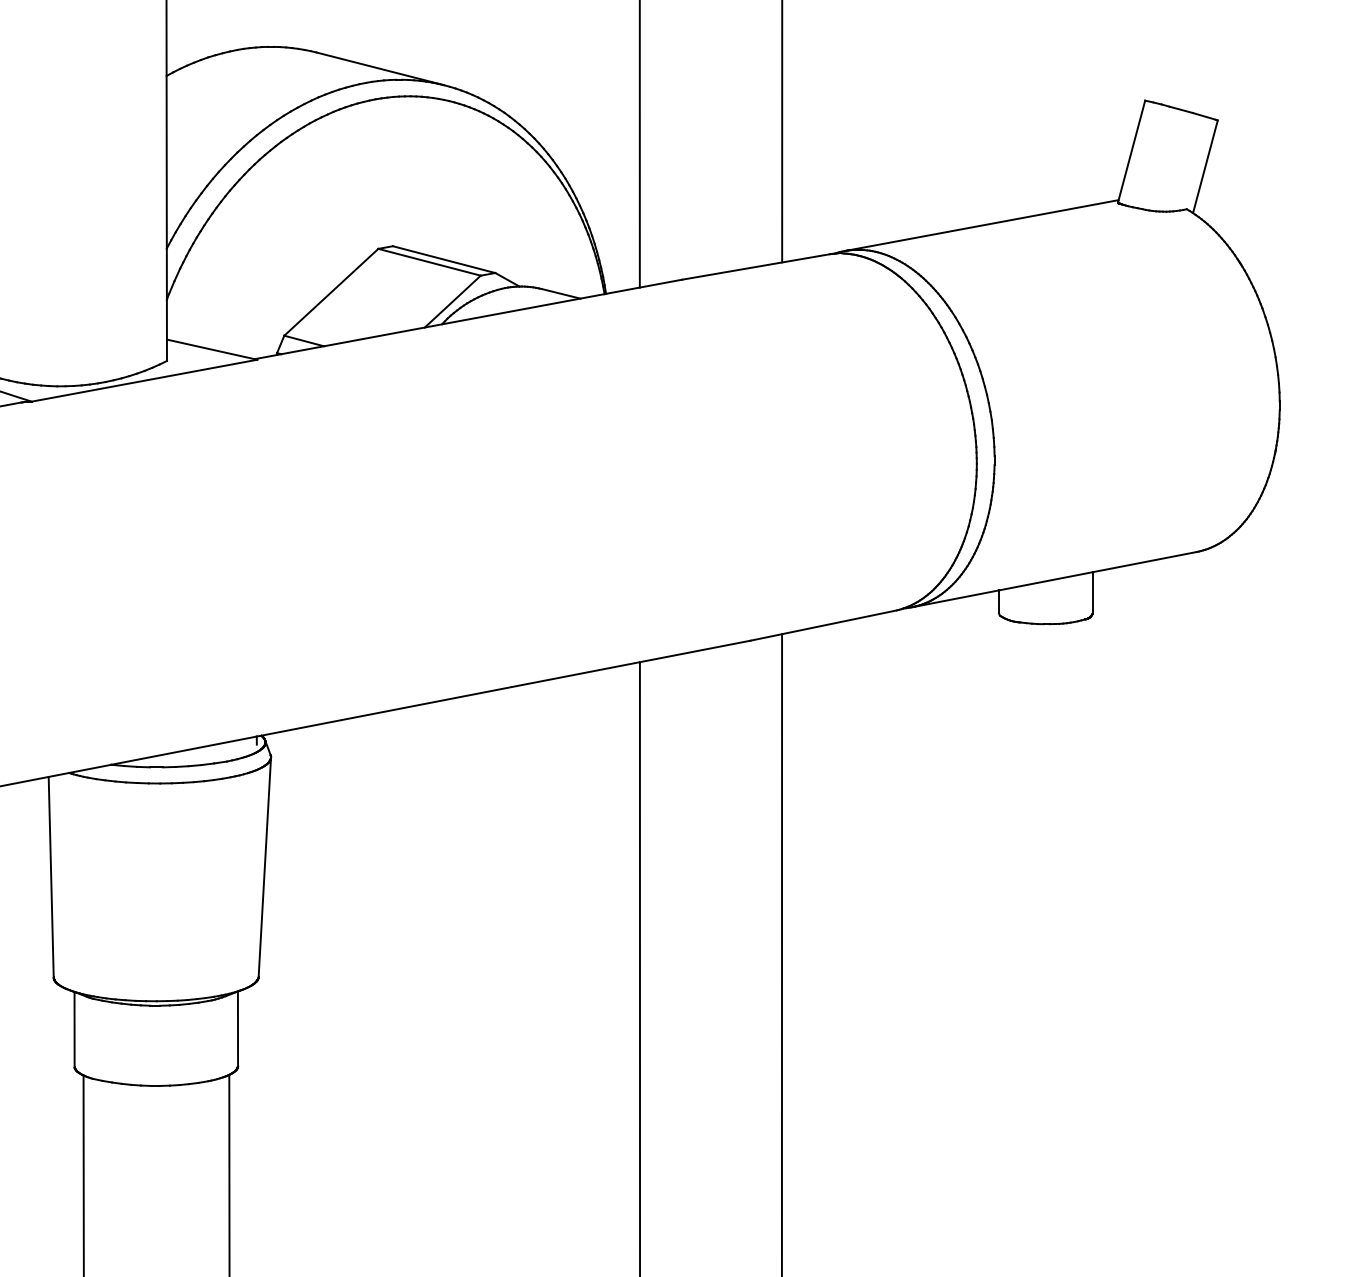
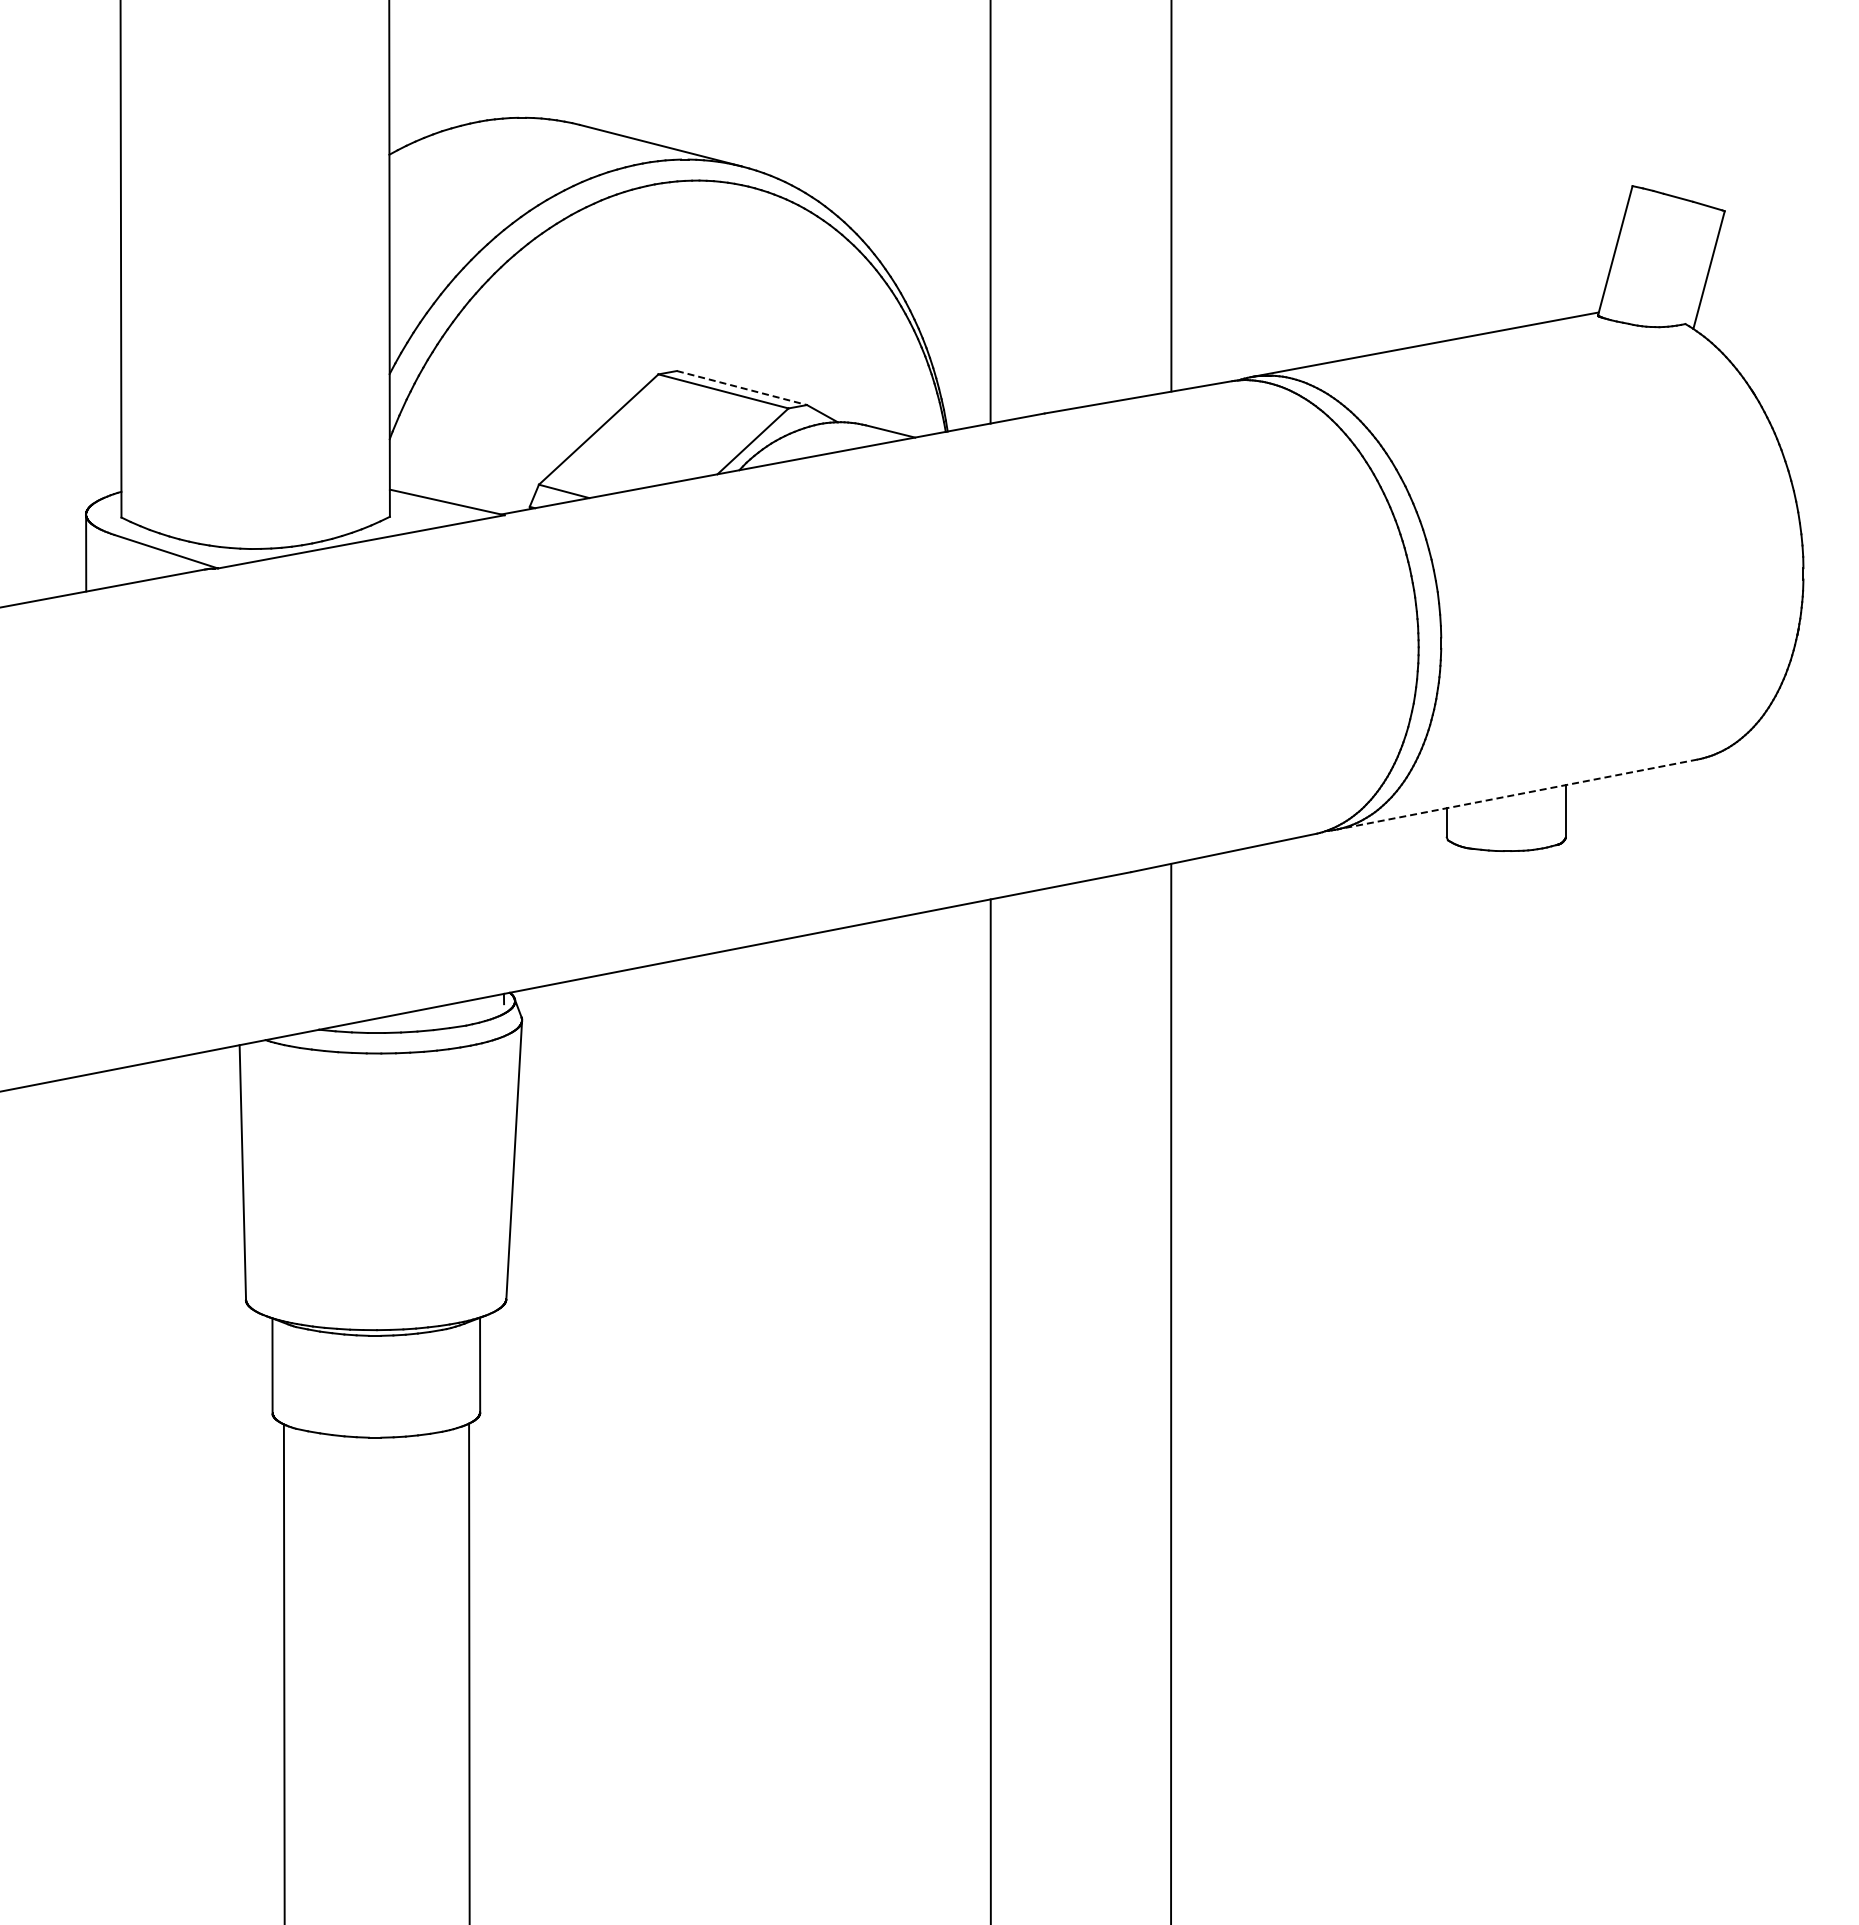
line: (444, 259) -> (742, 388), solid -> dashed
line: (1054, 579) -> (1517, 794), solid -> dashed

